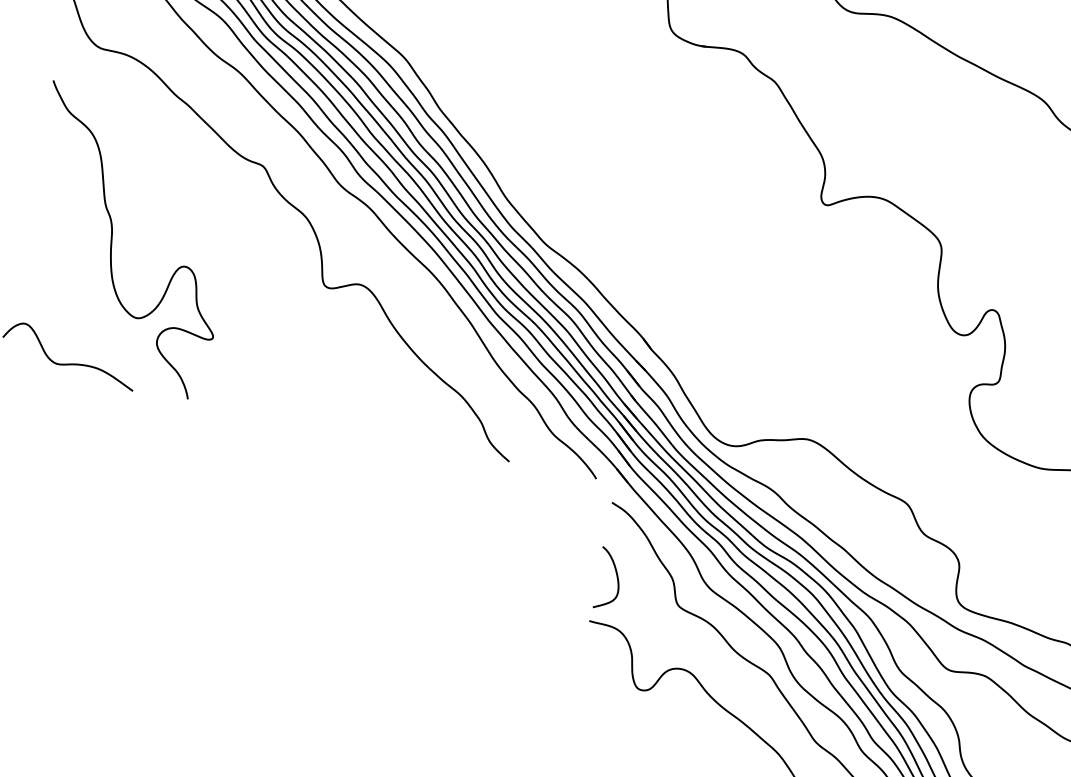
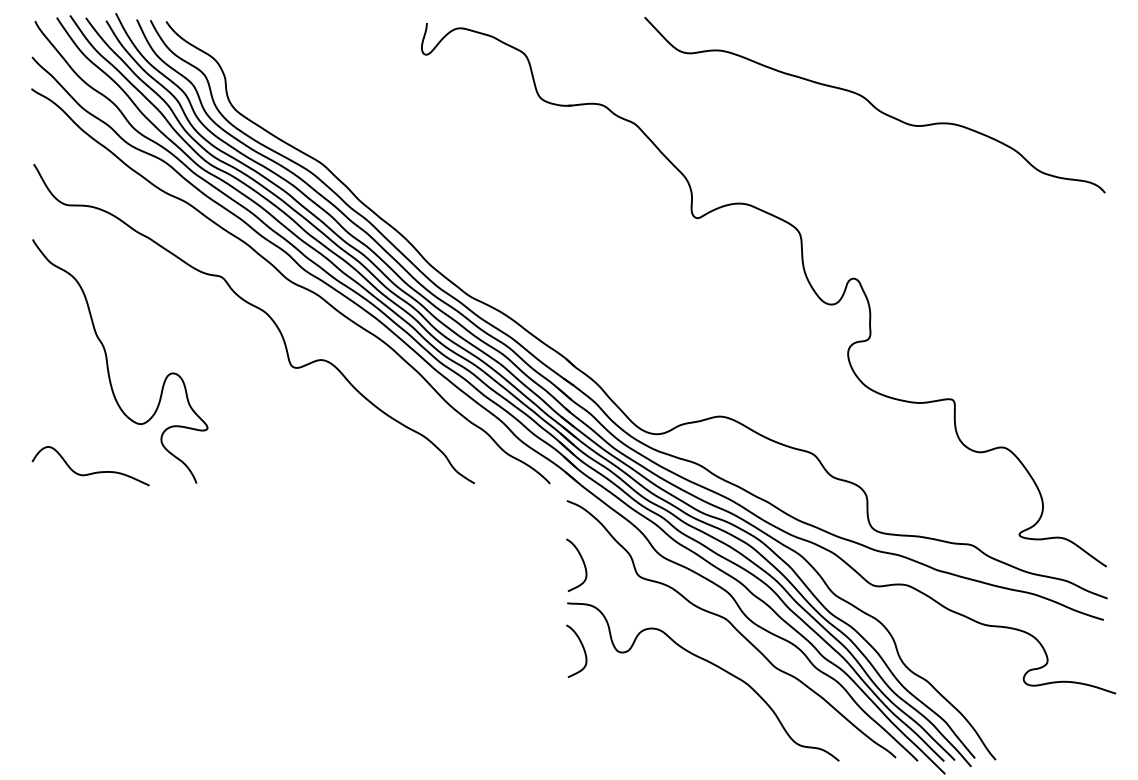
curve: (596, 676) -> (582, 648), added

